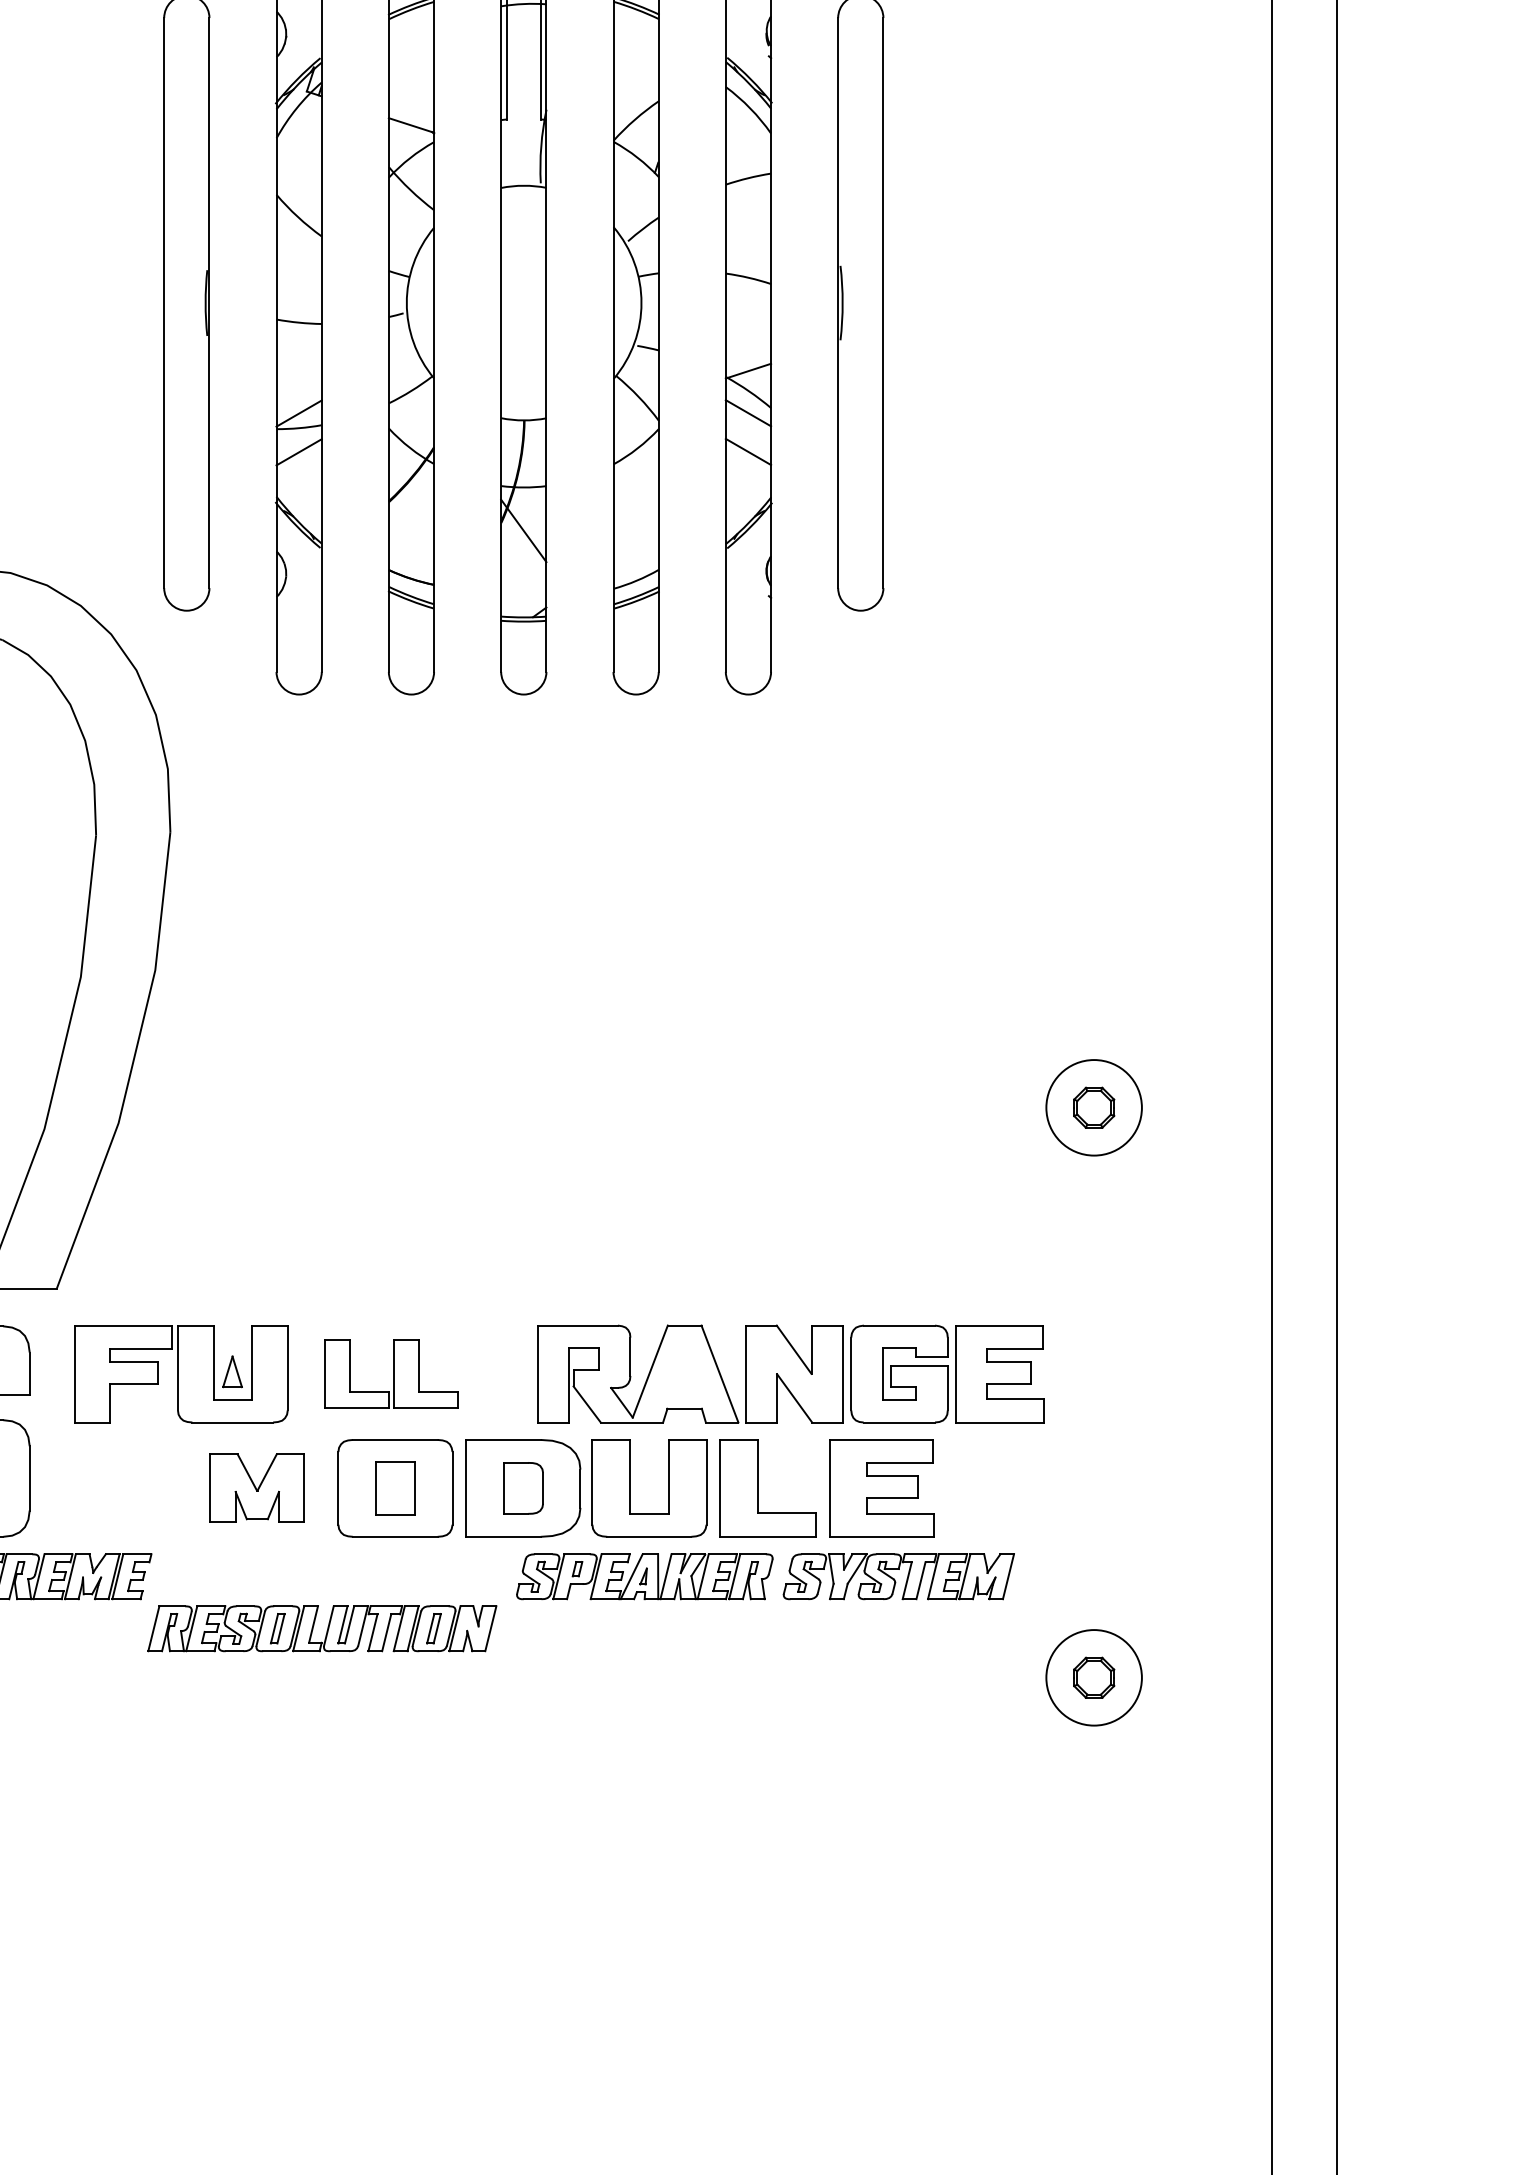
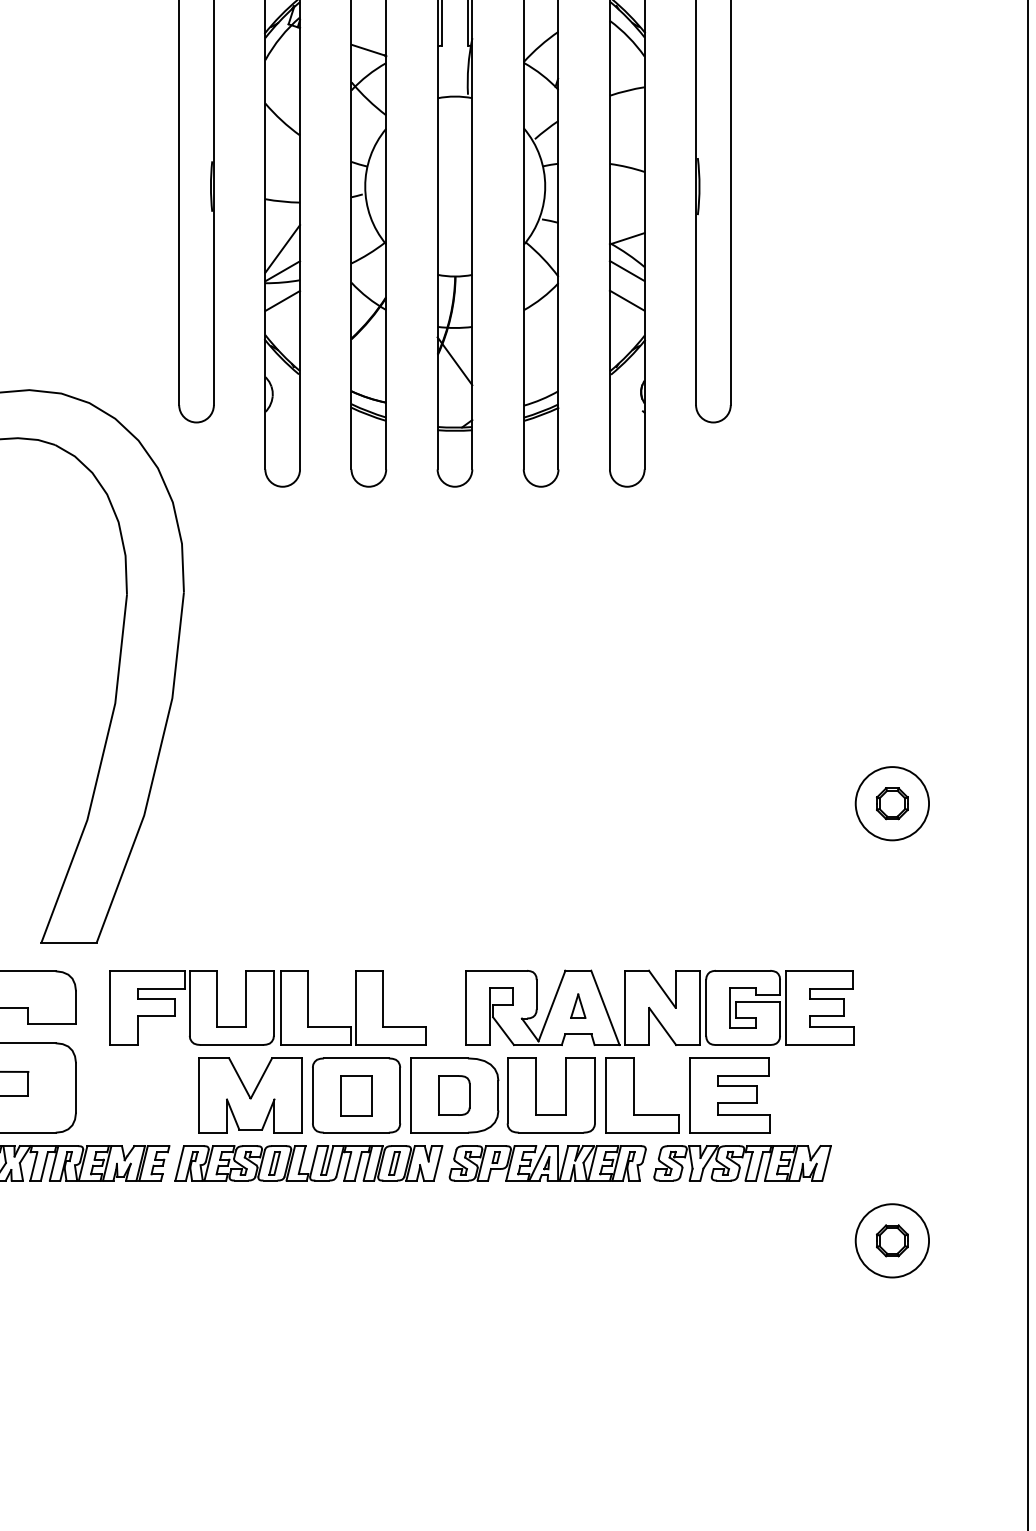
line: (298, 384) -> (282, 249), added
part: (232, 1371) -> (578, 1005), moved
part: (391, 1374) -> (353, 1008), size x1.43
part: (256, 1487) -> (249, 1094), size x1.43
part: (322, 1628) -> (309, 1163), moved

